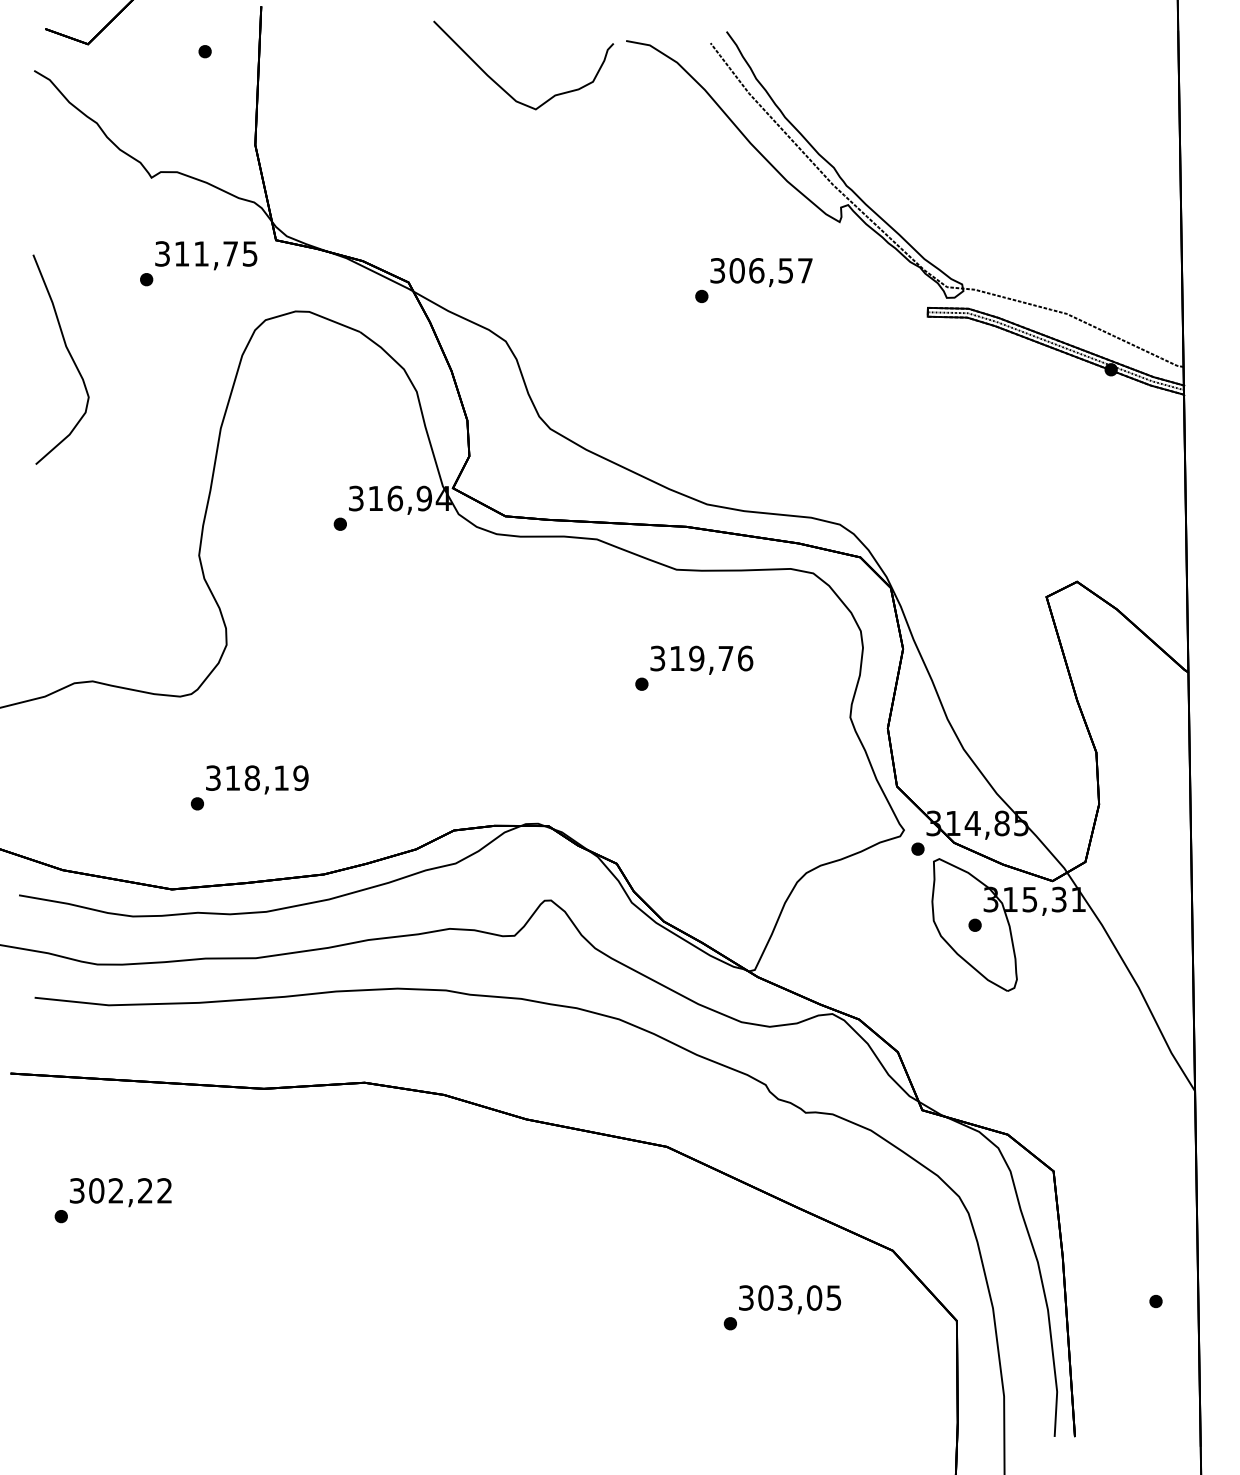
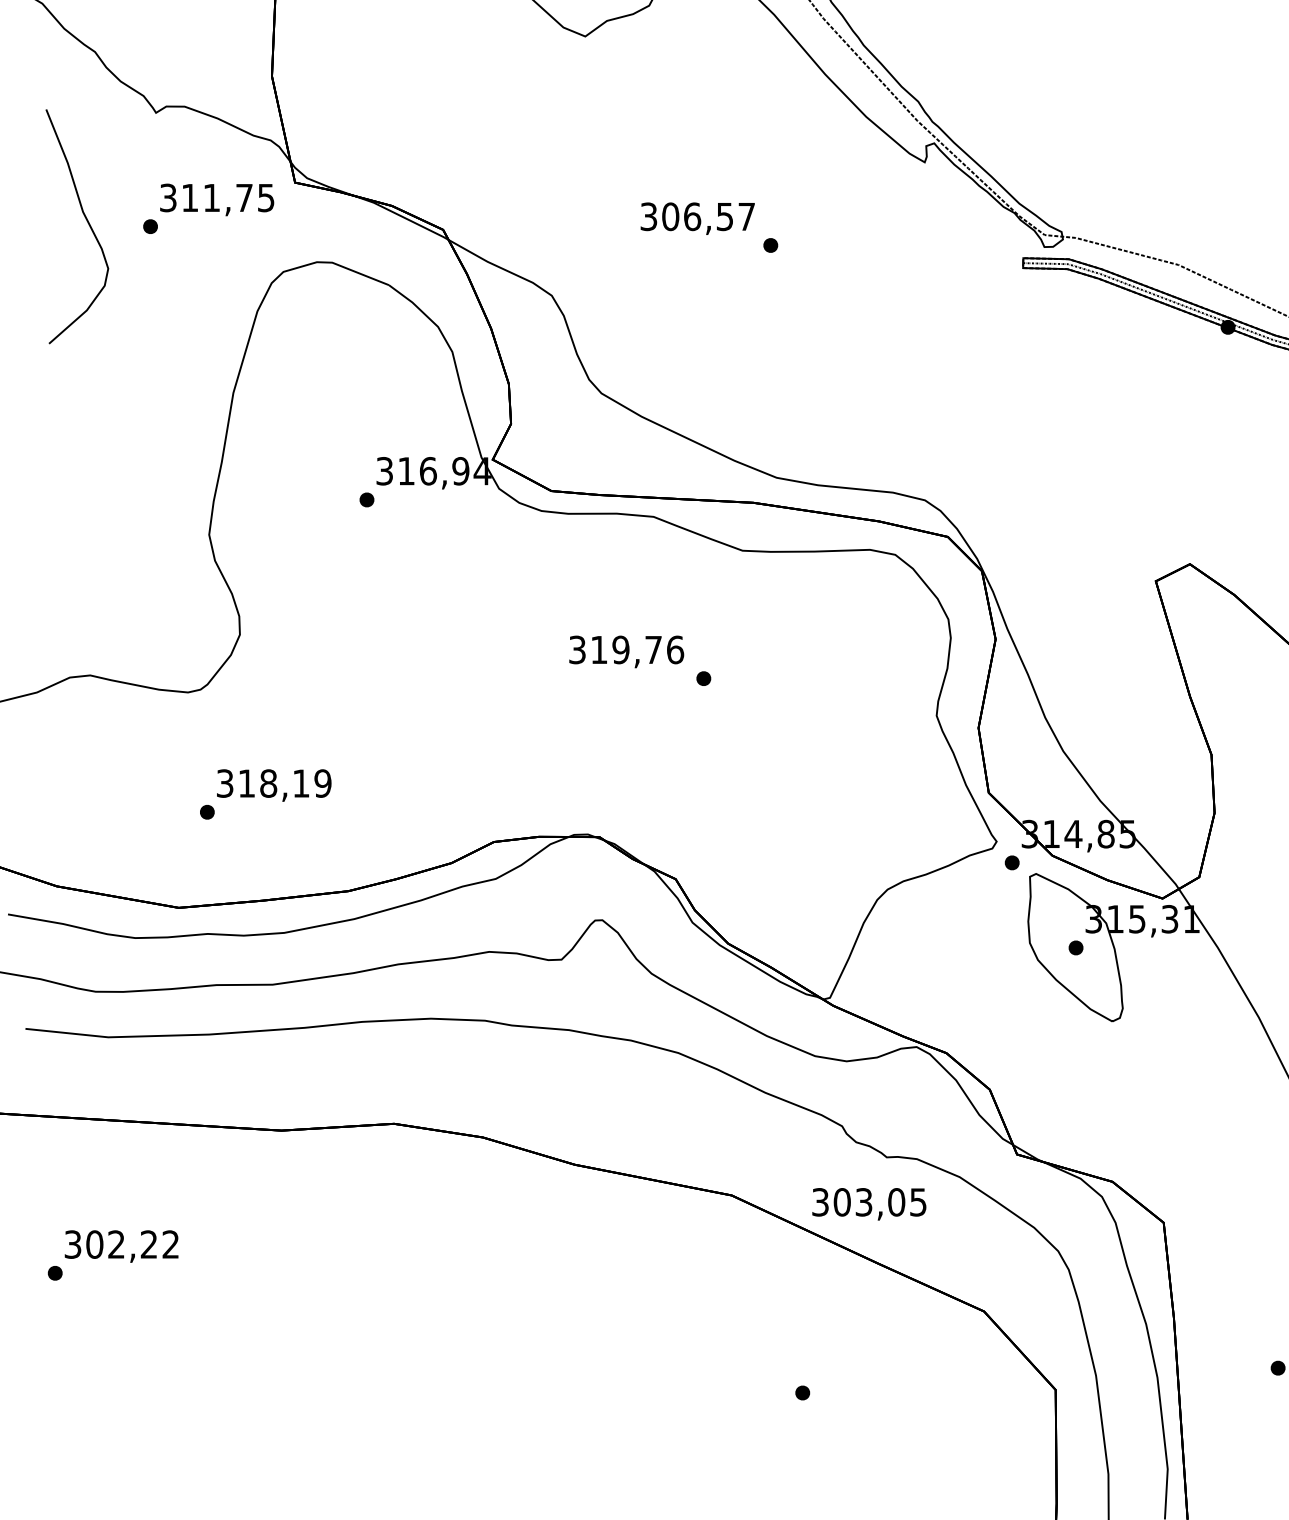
text: (761, 272) -> (697, 218), moved
curve: (69, 355) -> (86, 222), moved
text: (701, 659) -> (626, 651), moved
text: (790, 1299) -> (869, 1203), moved

